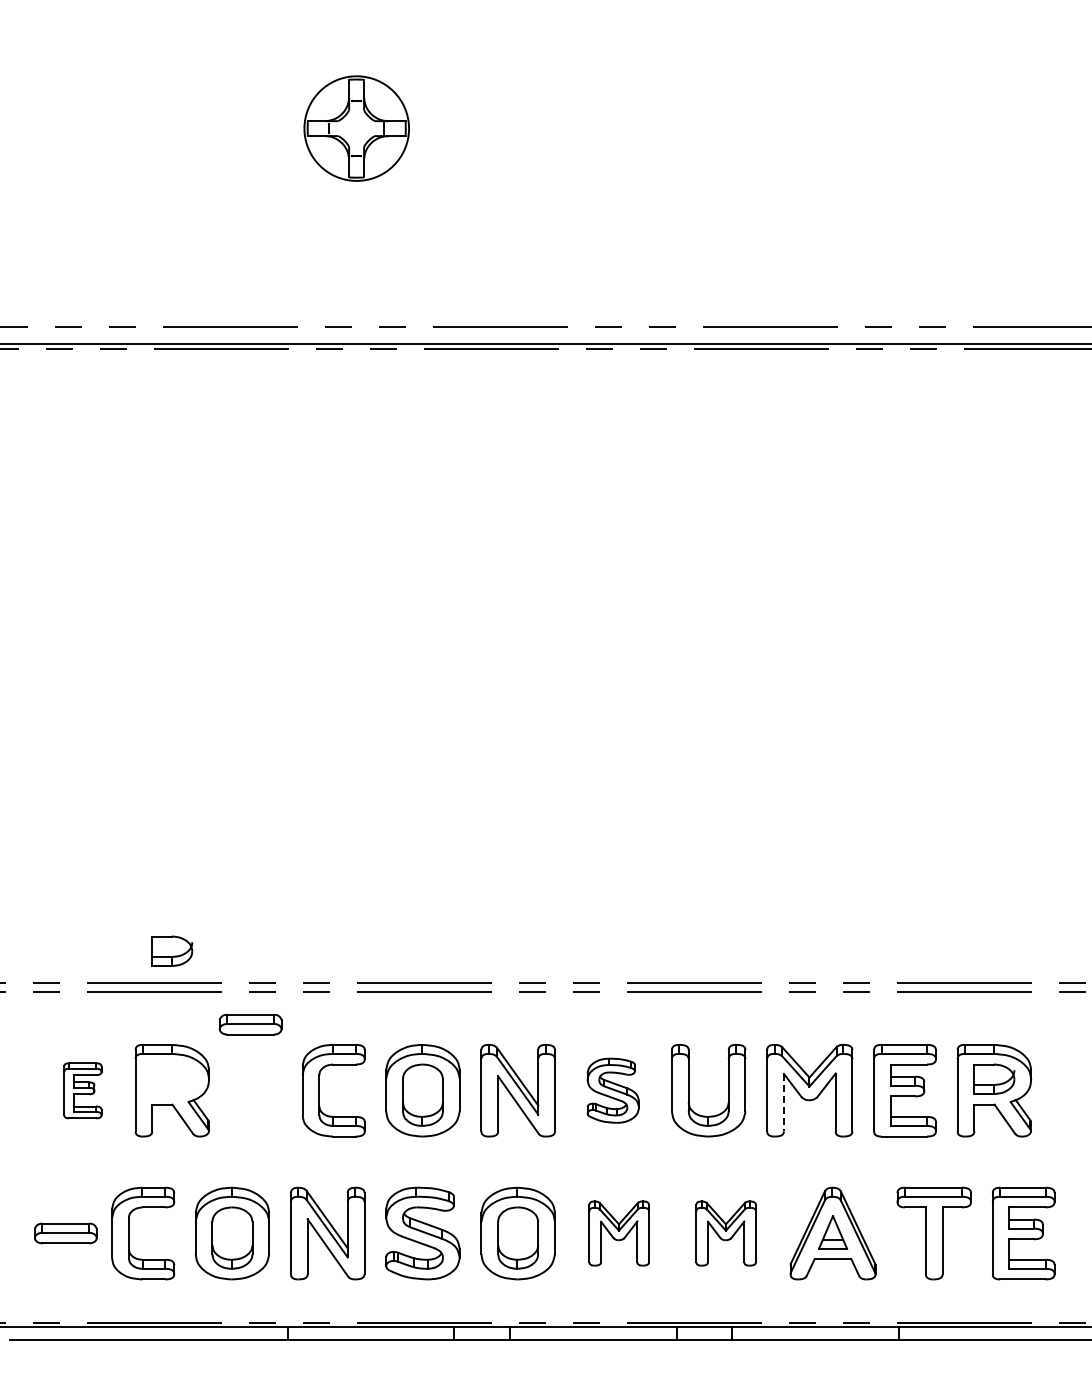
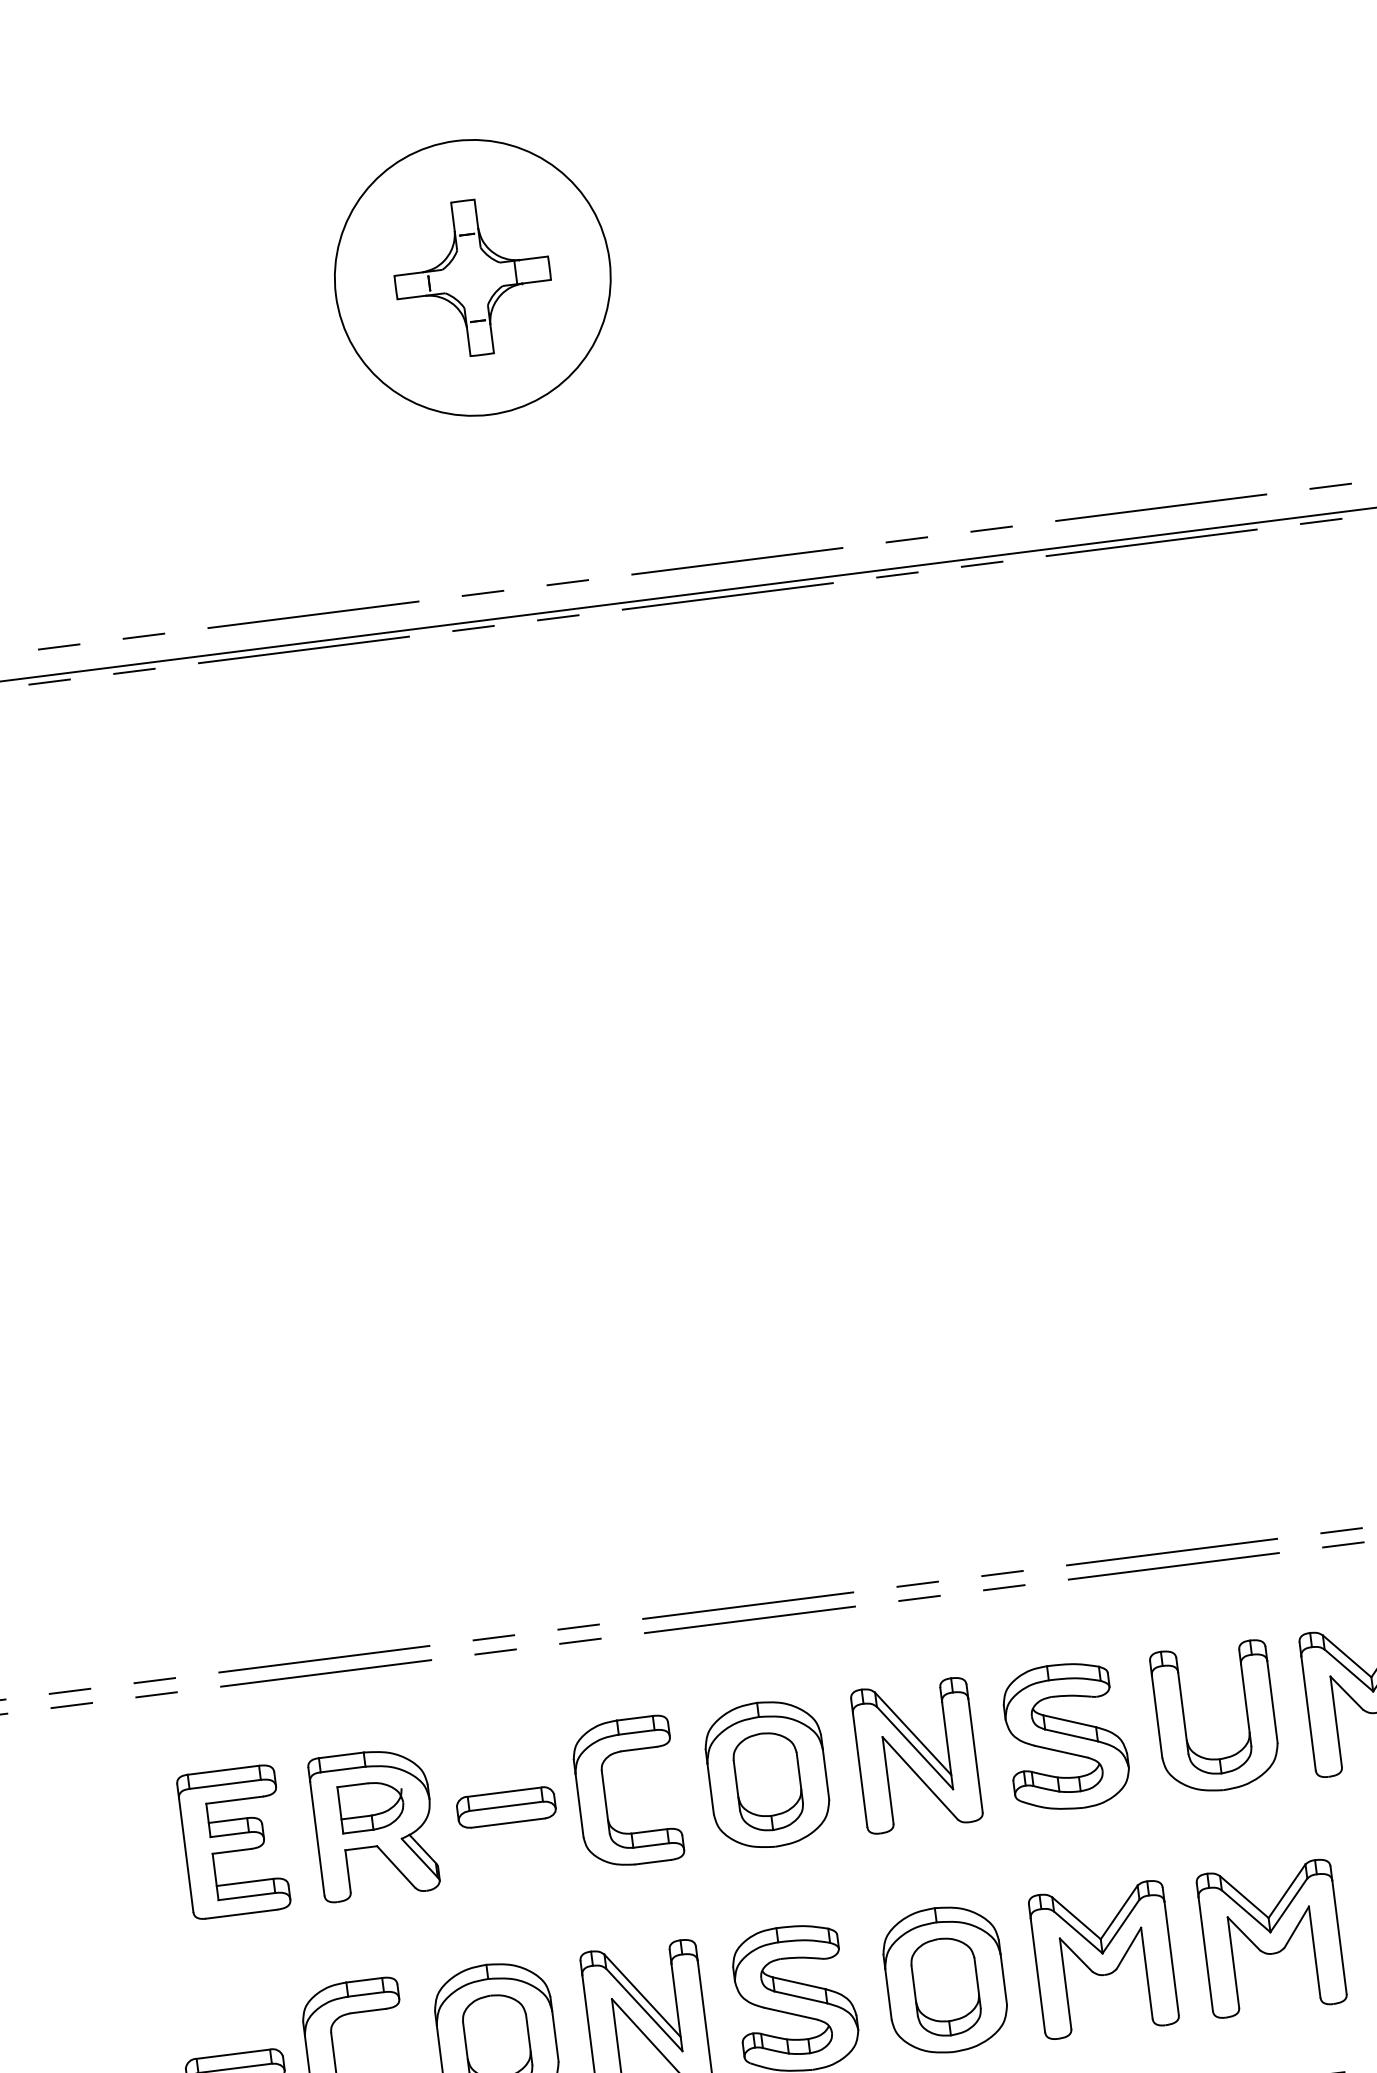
circle: (356, 128) -> (472, 277), size x1.67
part: (172, 950) -> (371, 1805), moved
part: (250, 1024) -> (506, 1807), moved
part: (82, 1090) -> (233, 1841), size x1.67
part: (612, 1090) -> (1064, 1736), size x1.43
line: (783, 1102) -> (1335, 1721), dashed -> solid
part: (618, 1233) -> (1102, 1959), size x1.43
part: (725, 1233) -> (1270, 1938), size x1.43

